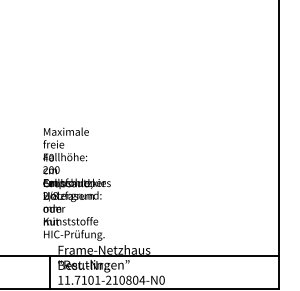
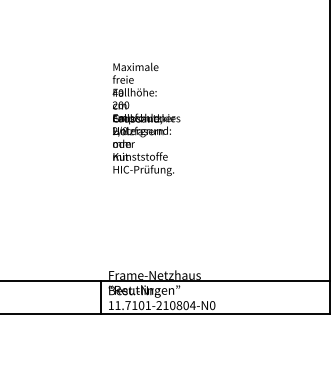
text: (76, 183) -> (146, 118), moved

